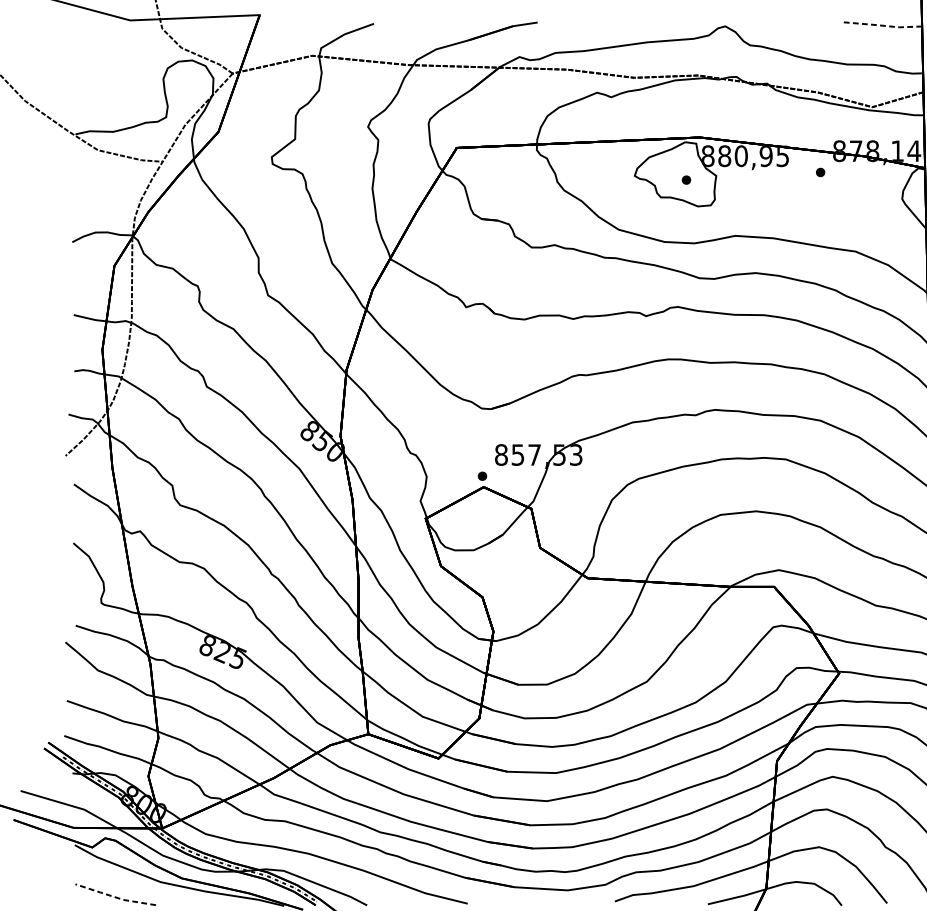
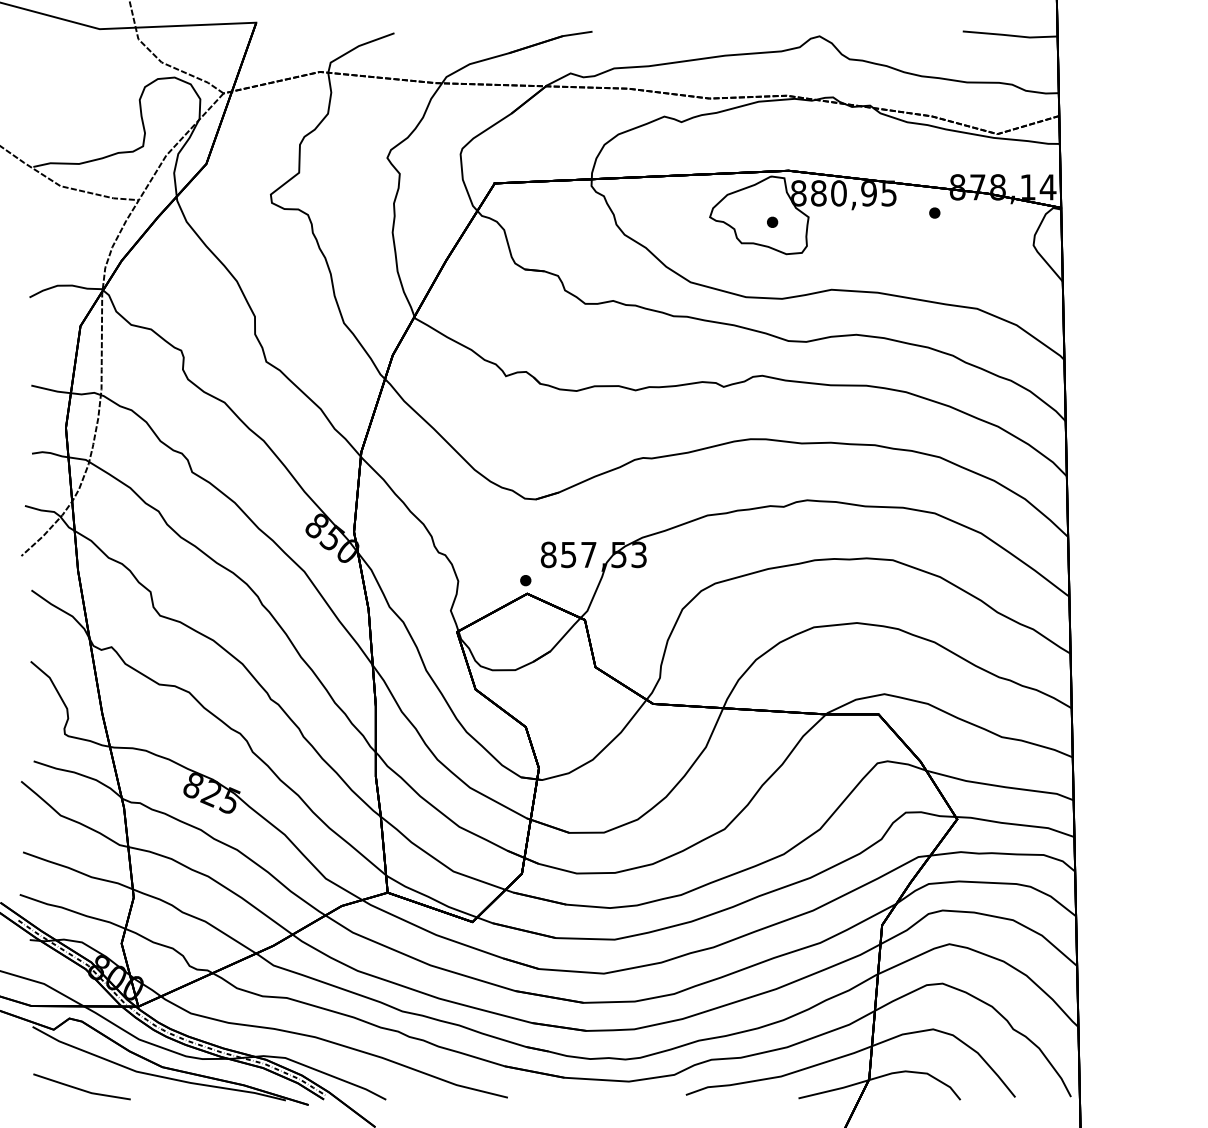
line: (882, 25) -> (1009, 35), dashed -> solid
line: (115, 896) -> (81, 1089), dashed -> solid

